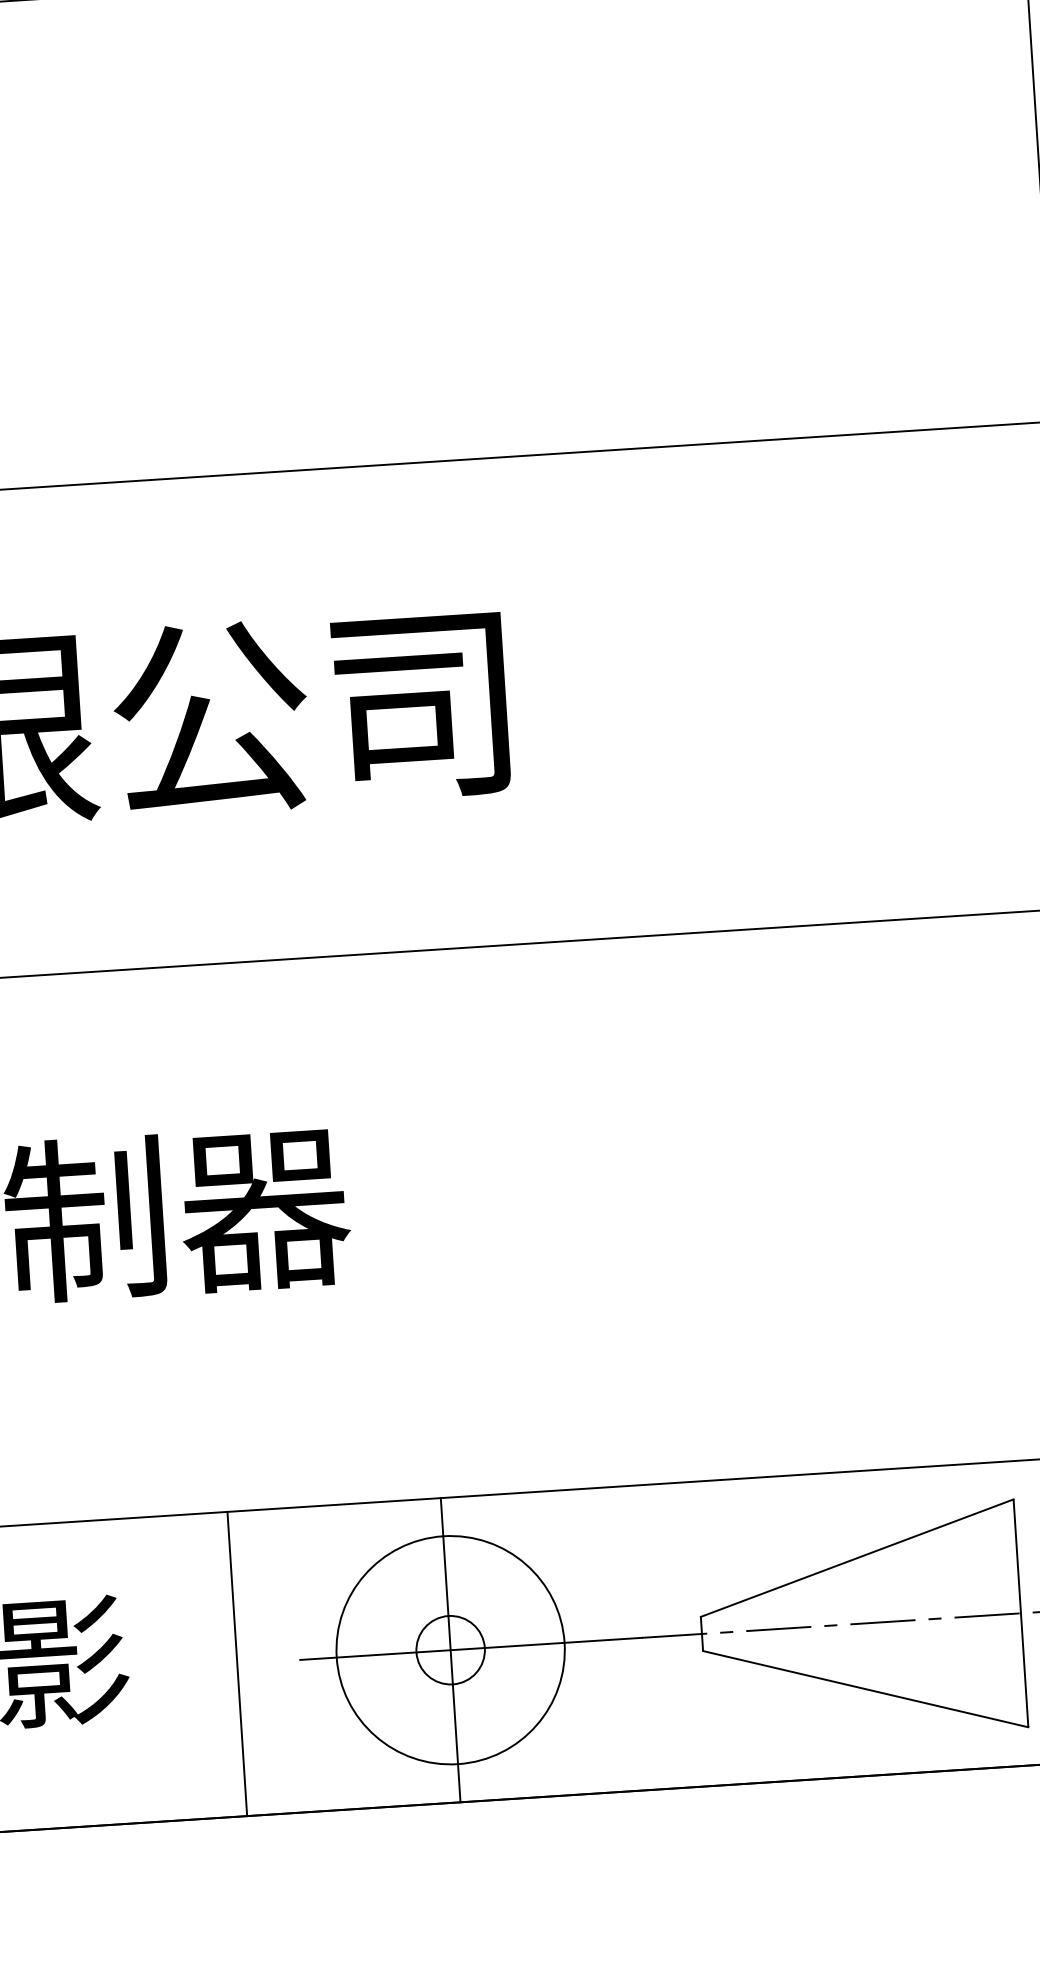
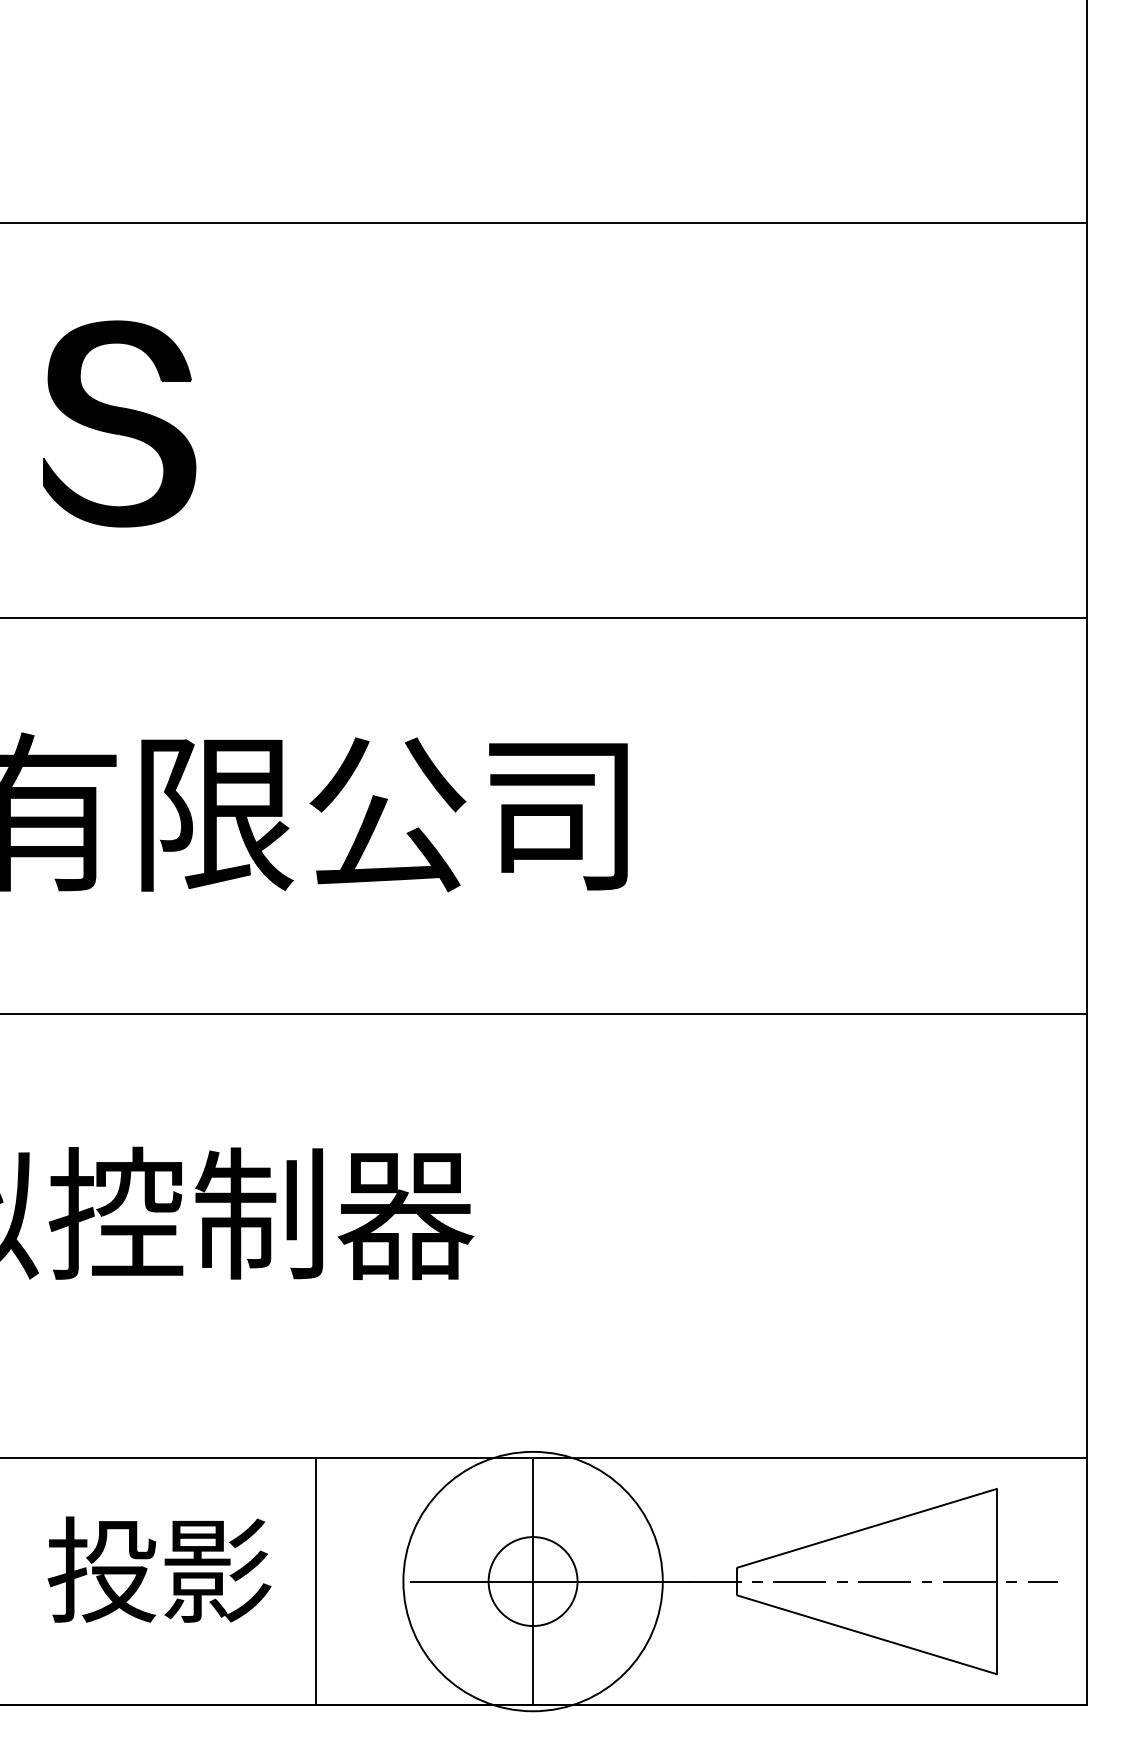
circle: (449, 1650) -> (532, 1581), size x1.4
circle: (449, 1650) -> (532, 1581), size x1.6
line: (237, 1663) -> (315, 1581), moved

